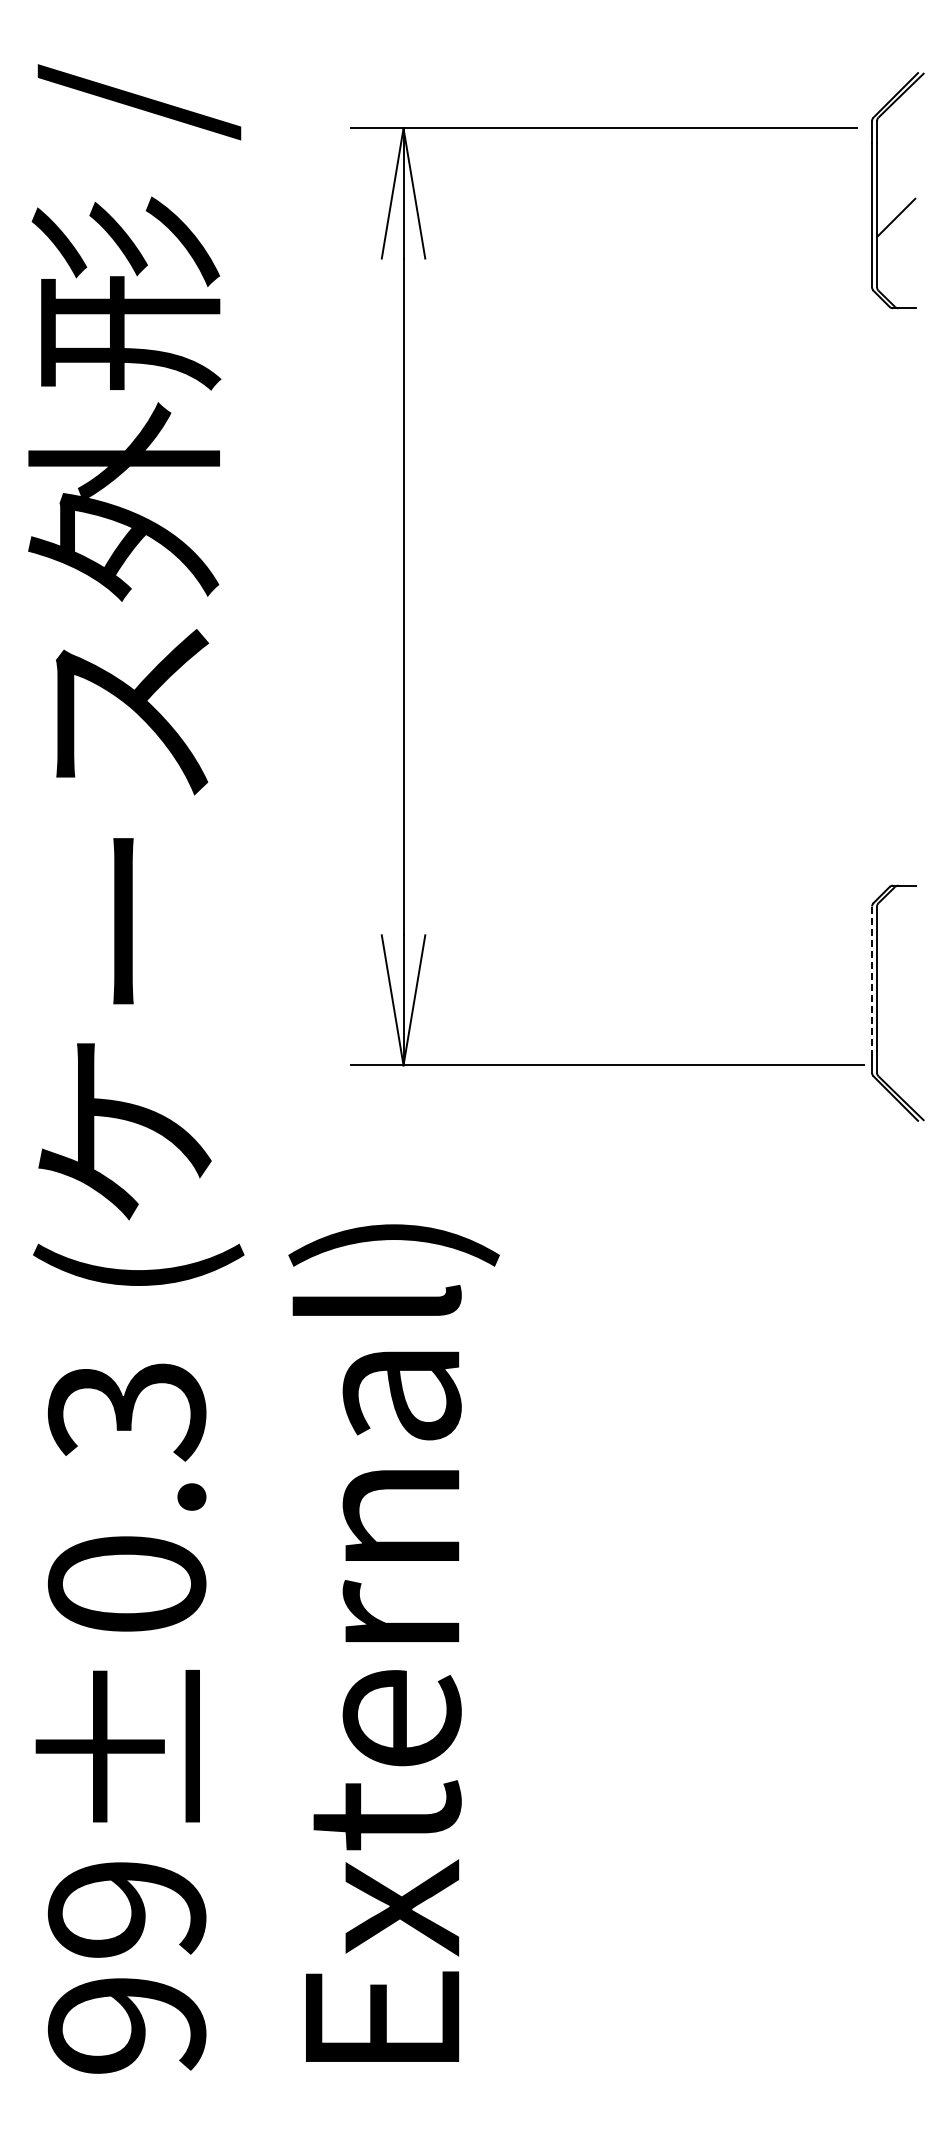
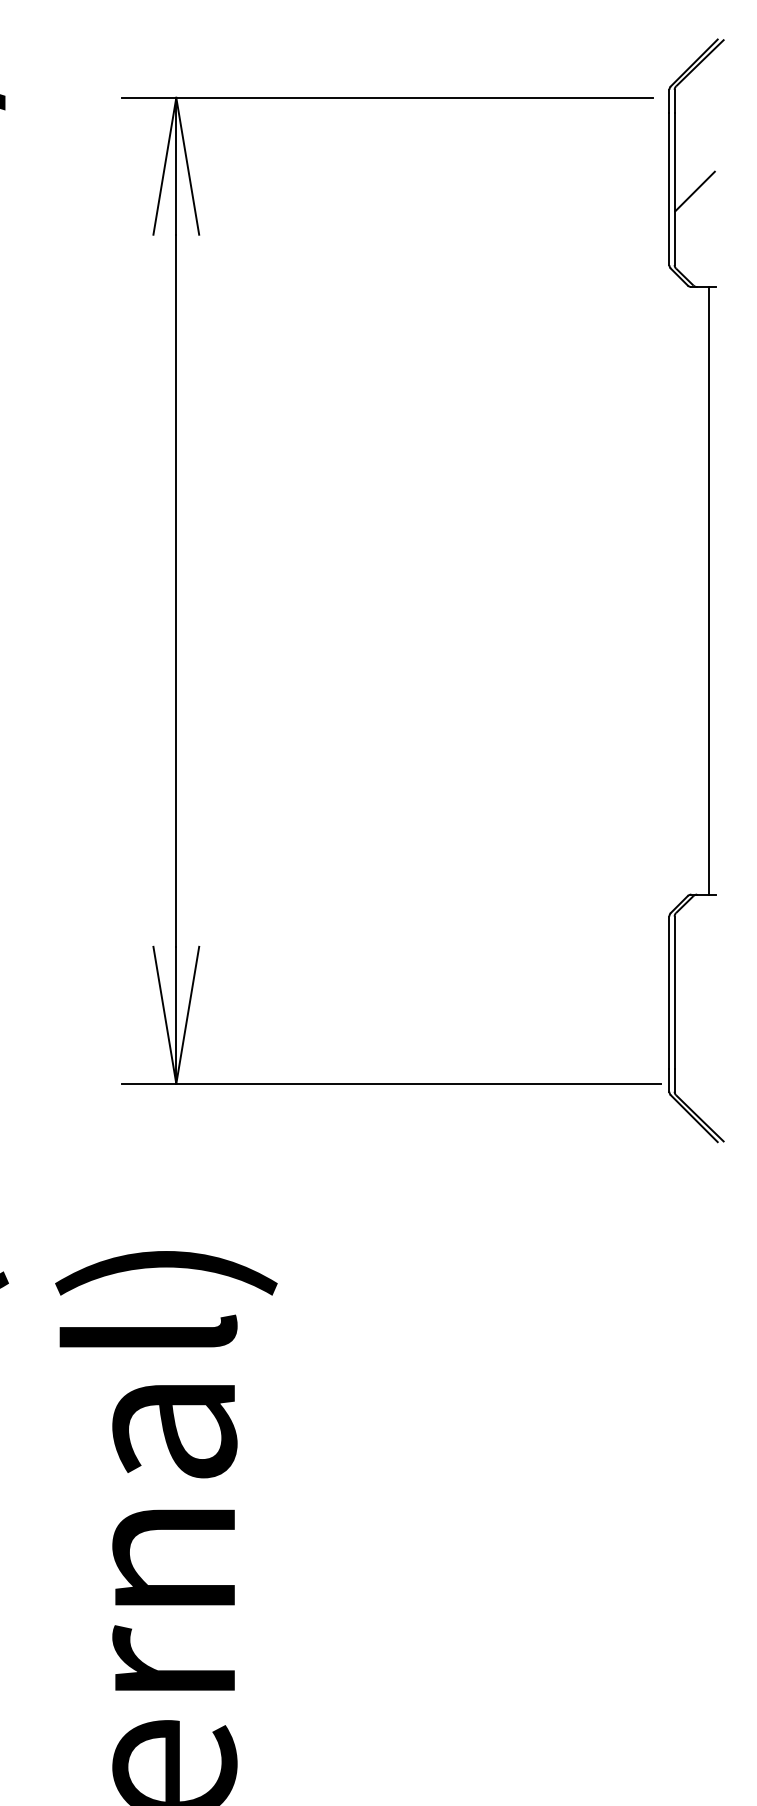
line: (909, 596) -> (708, 590), added
line: (872, 979) -> (669, 993), dashed -> solid

